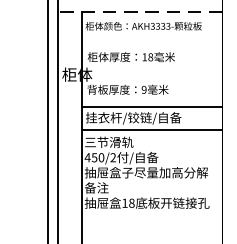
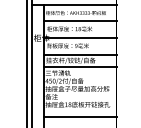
line: (140, 11) -> (74, 5), dashed -> solid
line: (150, 42) -> (79, 21), added
line: (150, 75) -> (79, 38), added
line: (150, 225) -> (79, 116), added

